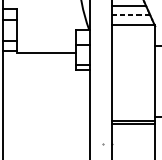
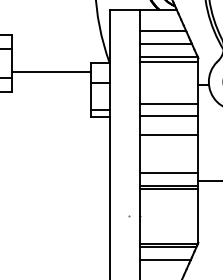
line: (131, 15) -> (166, 43), dashed -> solid
line: (133, 29) -> (169, 62), added
line: (45, 52) -> (51, 71), moved
line: (133, 60) -> (169, 104), added
line: (133, 69) -> (169, 116), added
line: (133, 83) -> (169, 134), added
line: (133, 111) -> (169, 172), added

